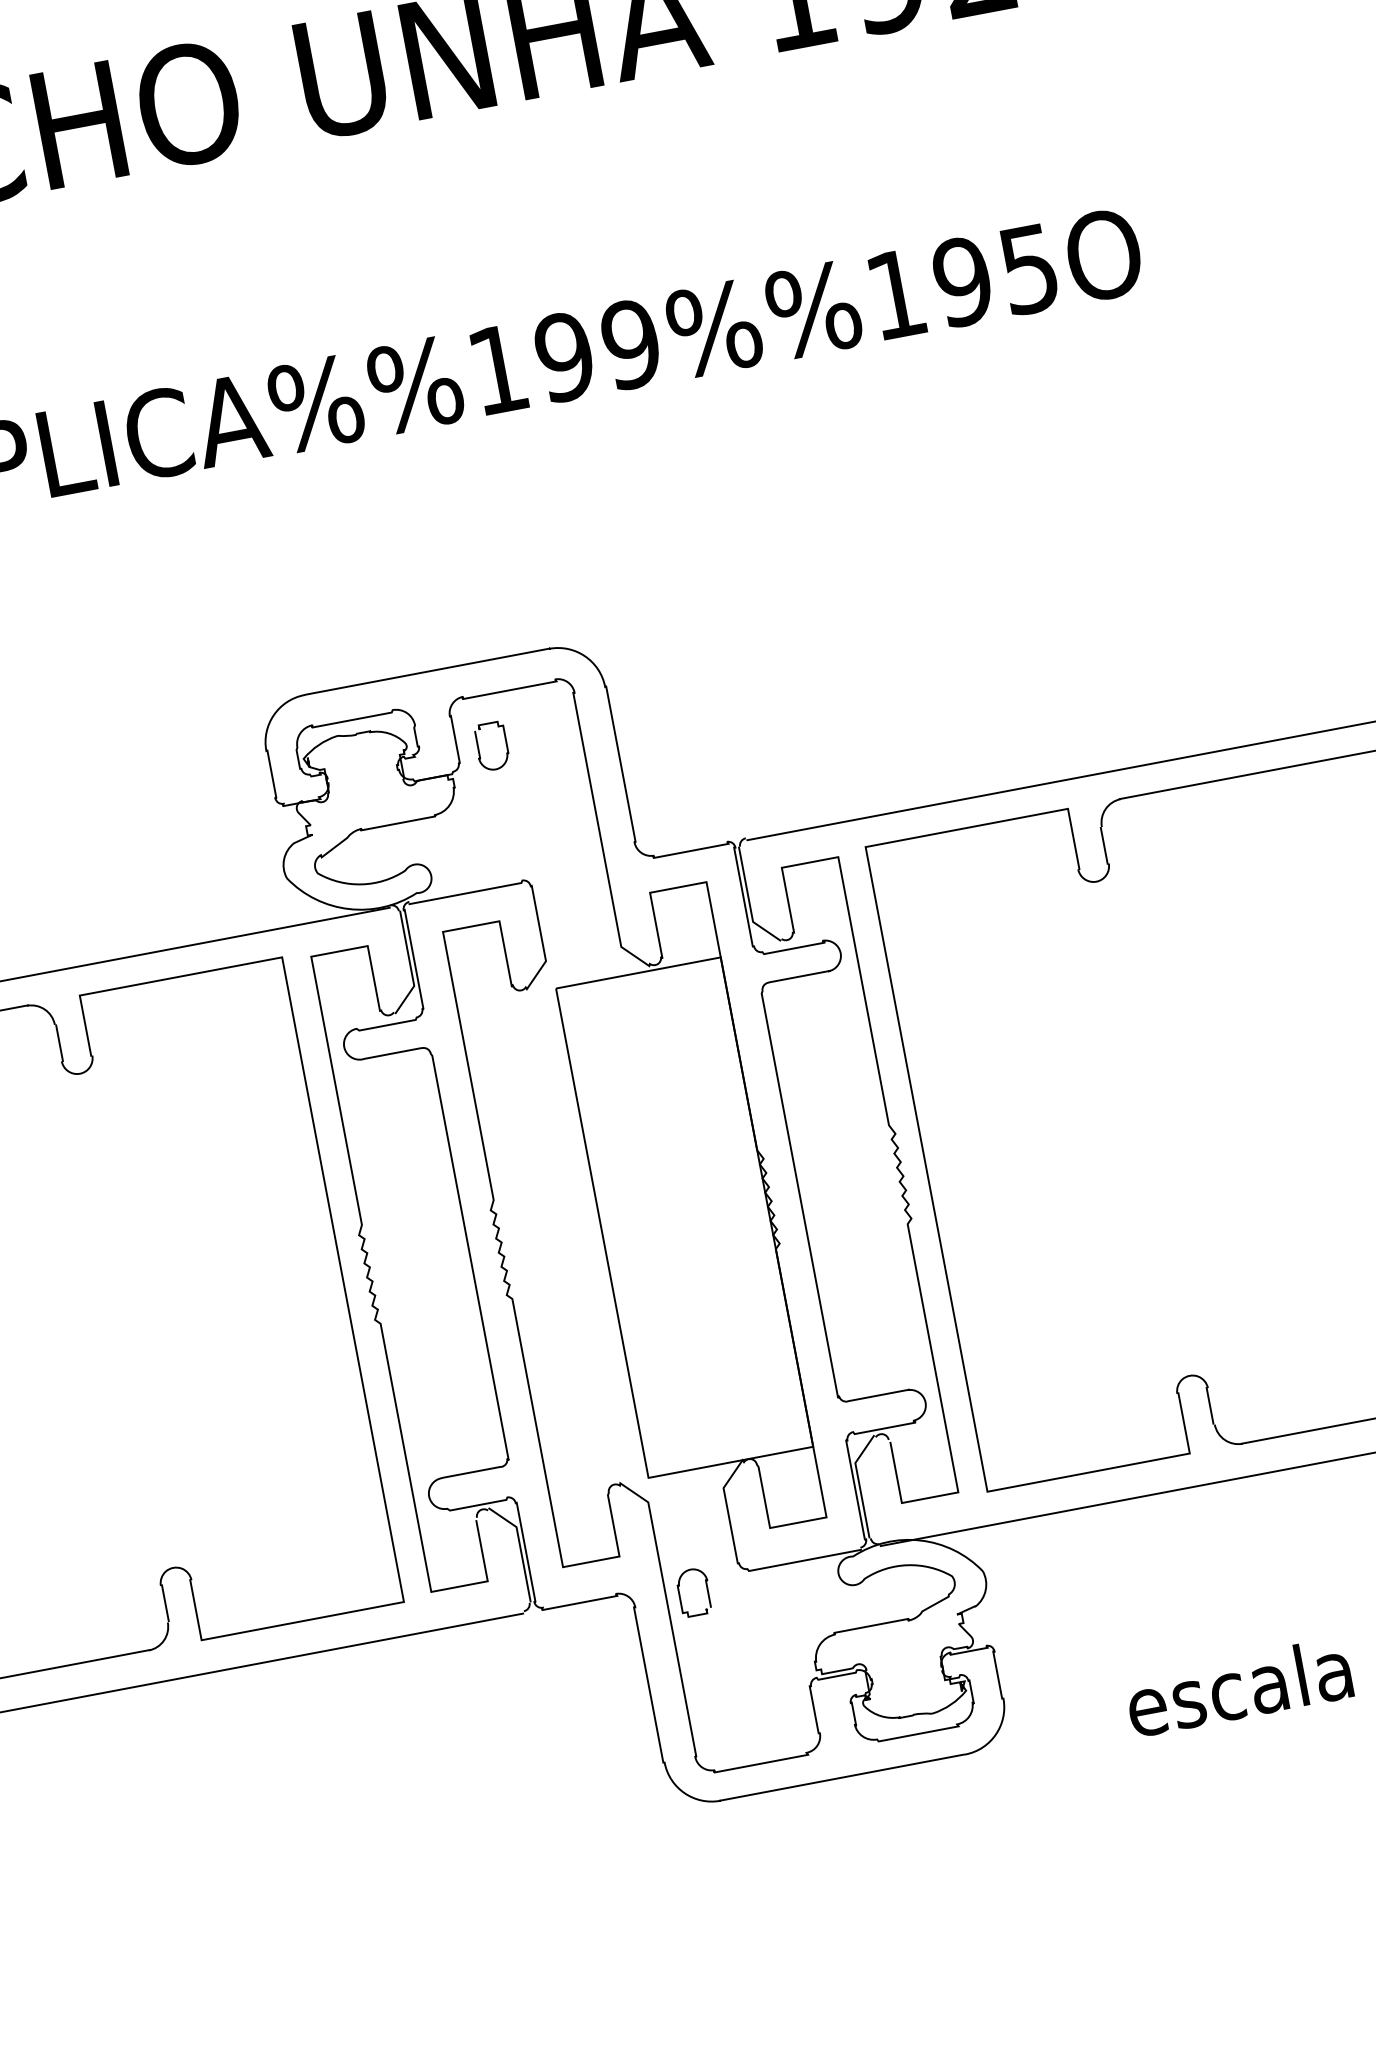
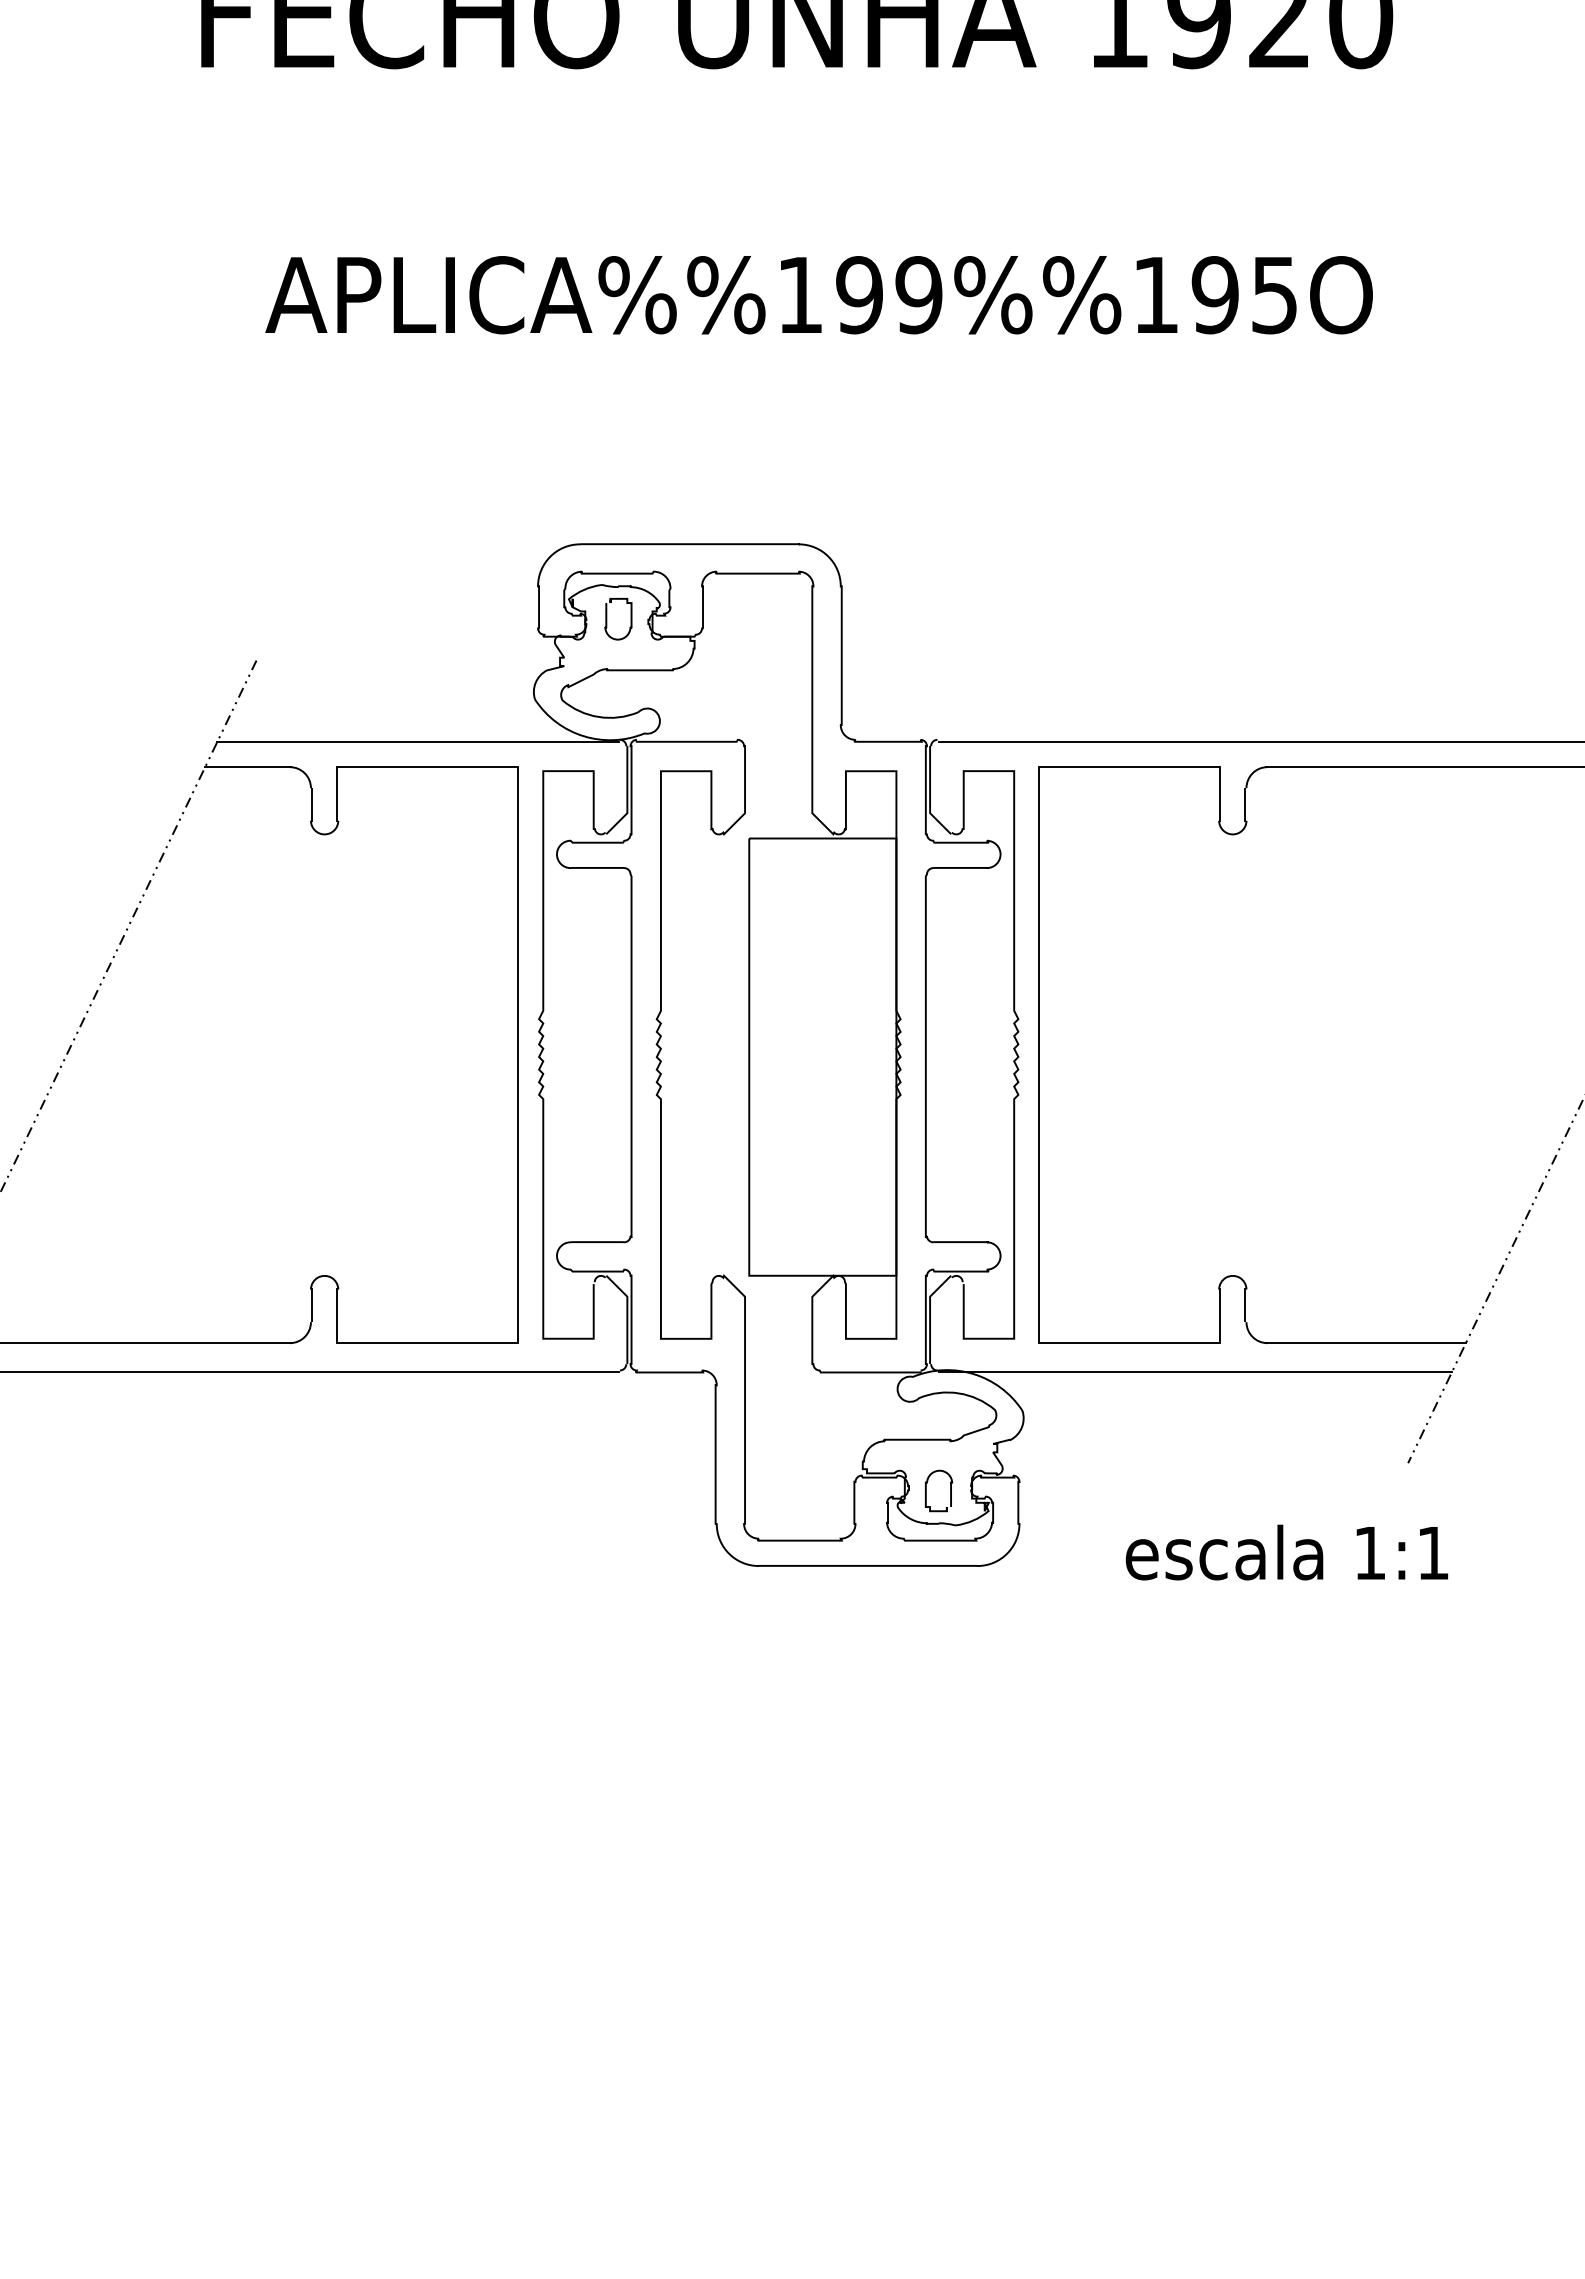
curve: (479, 749) -> (607, 619), moved
curve: (706, 1589) -> (950, 1490), moved

